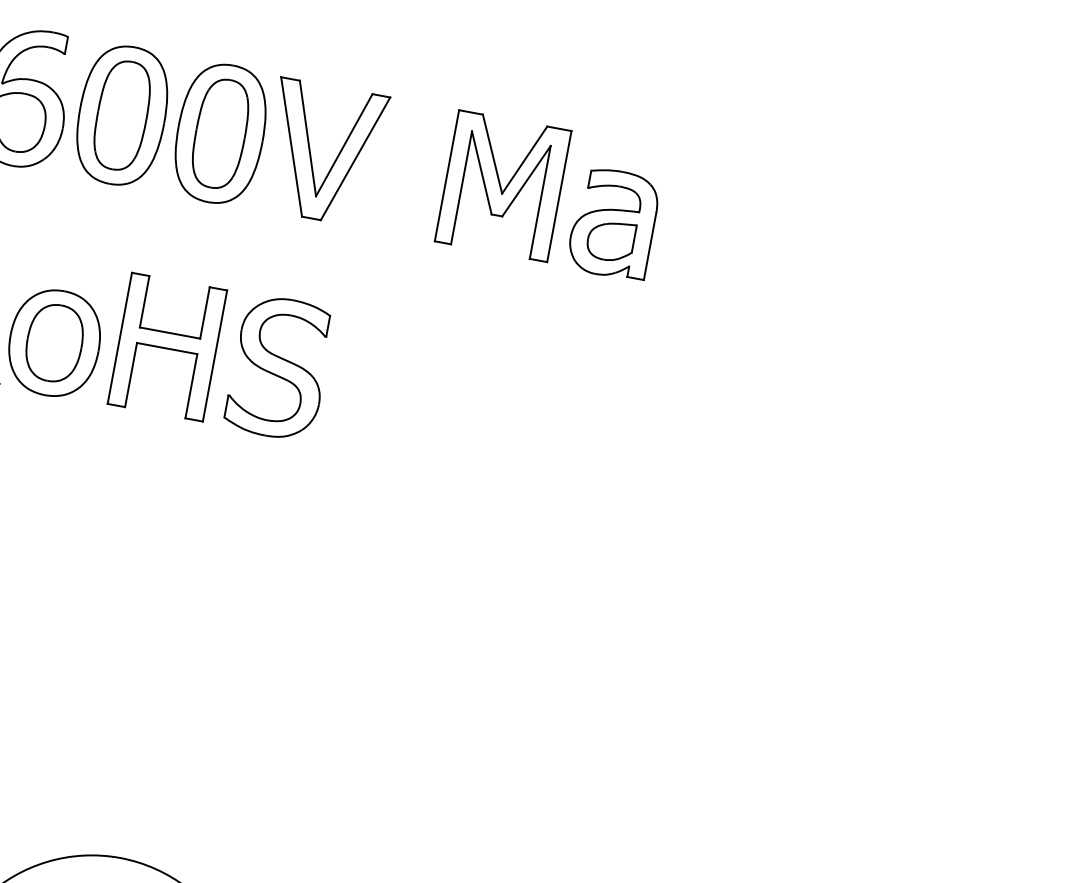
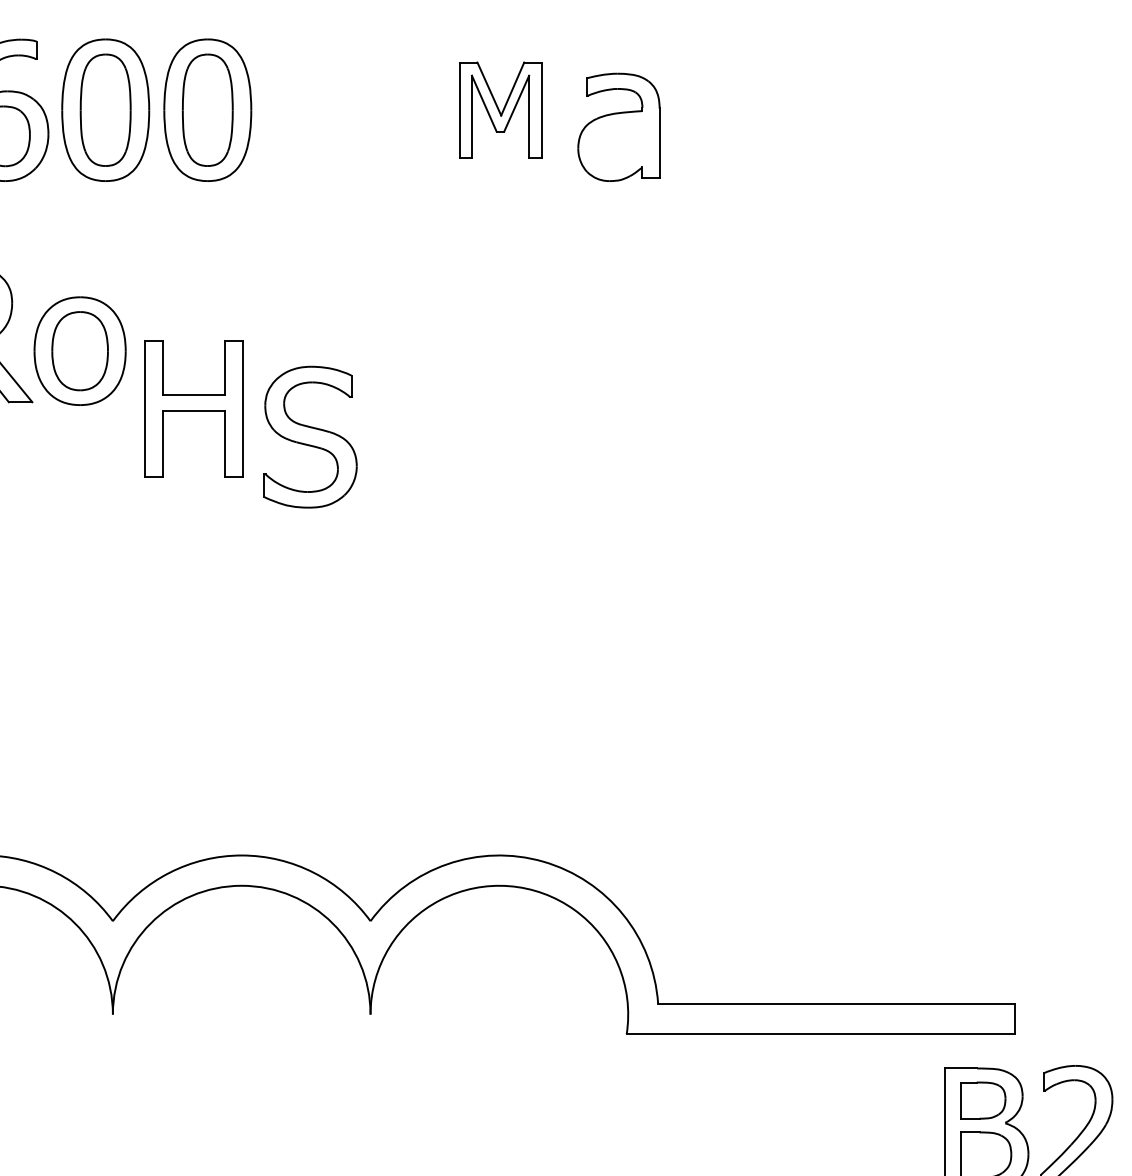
part: (311, 153) -> (302, 113), removed
part: (502, 185) -> (500, 109), size x0.7
part: (610, 241) -> (618, 145), removed
part: (167, 346) -> (193, 408), moved
part: (279, 367) -> (310, 436), moved

